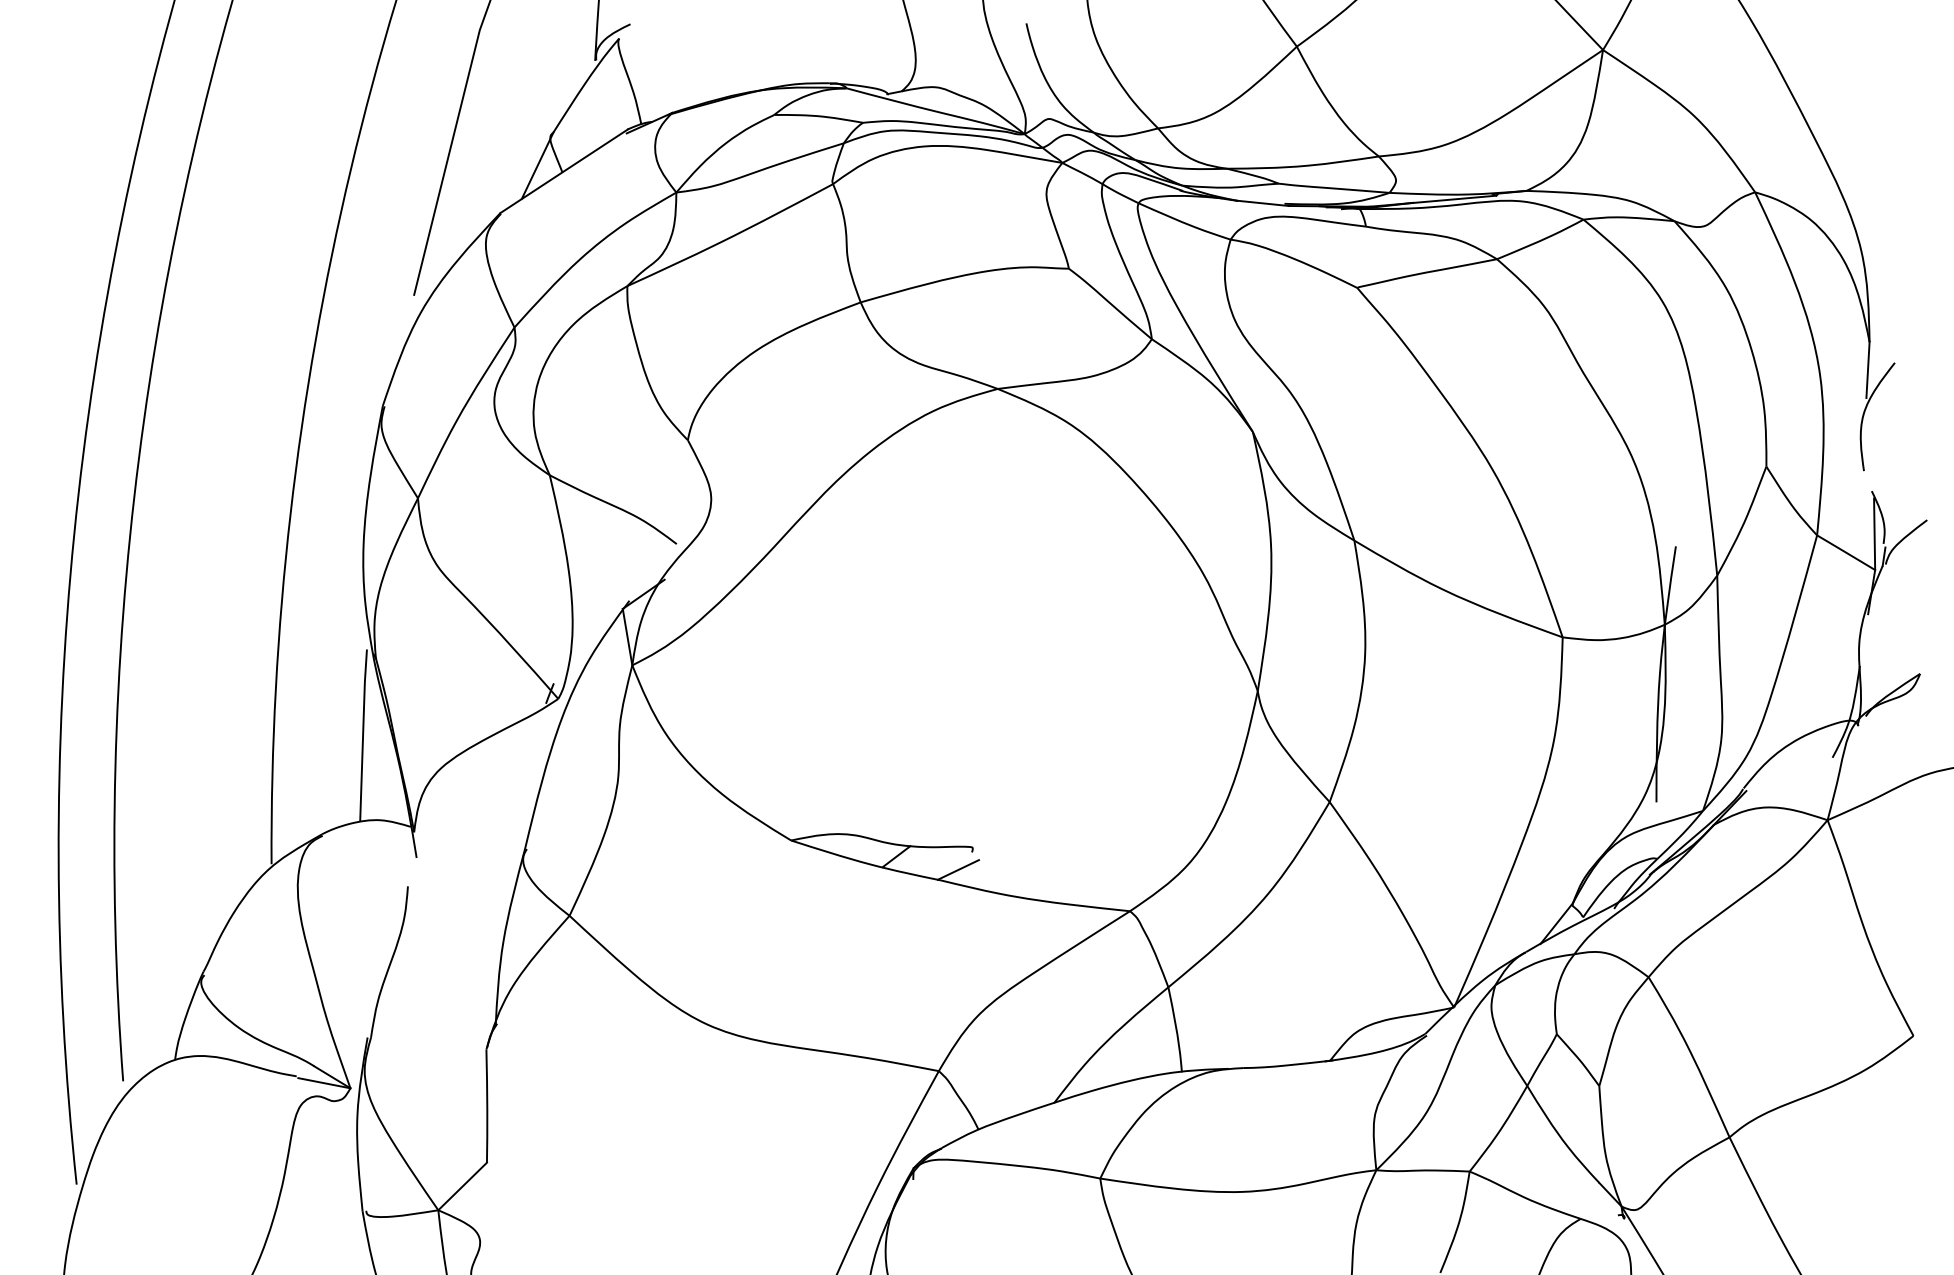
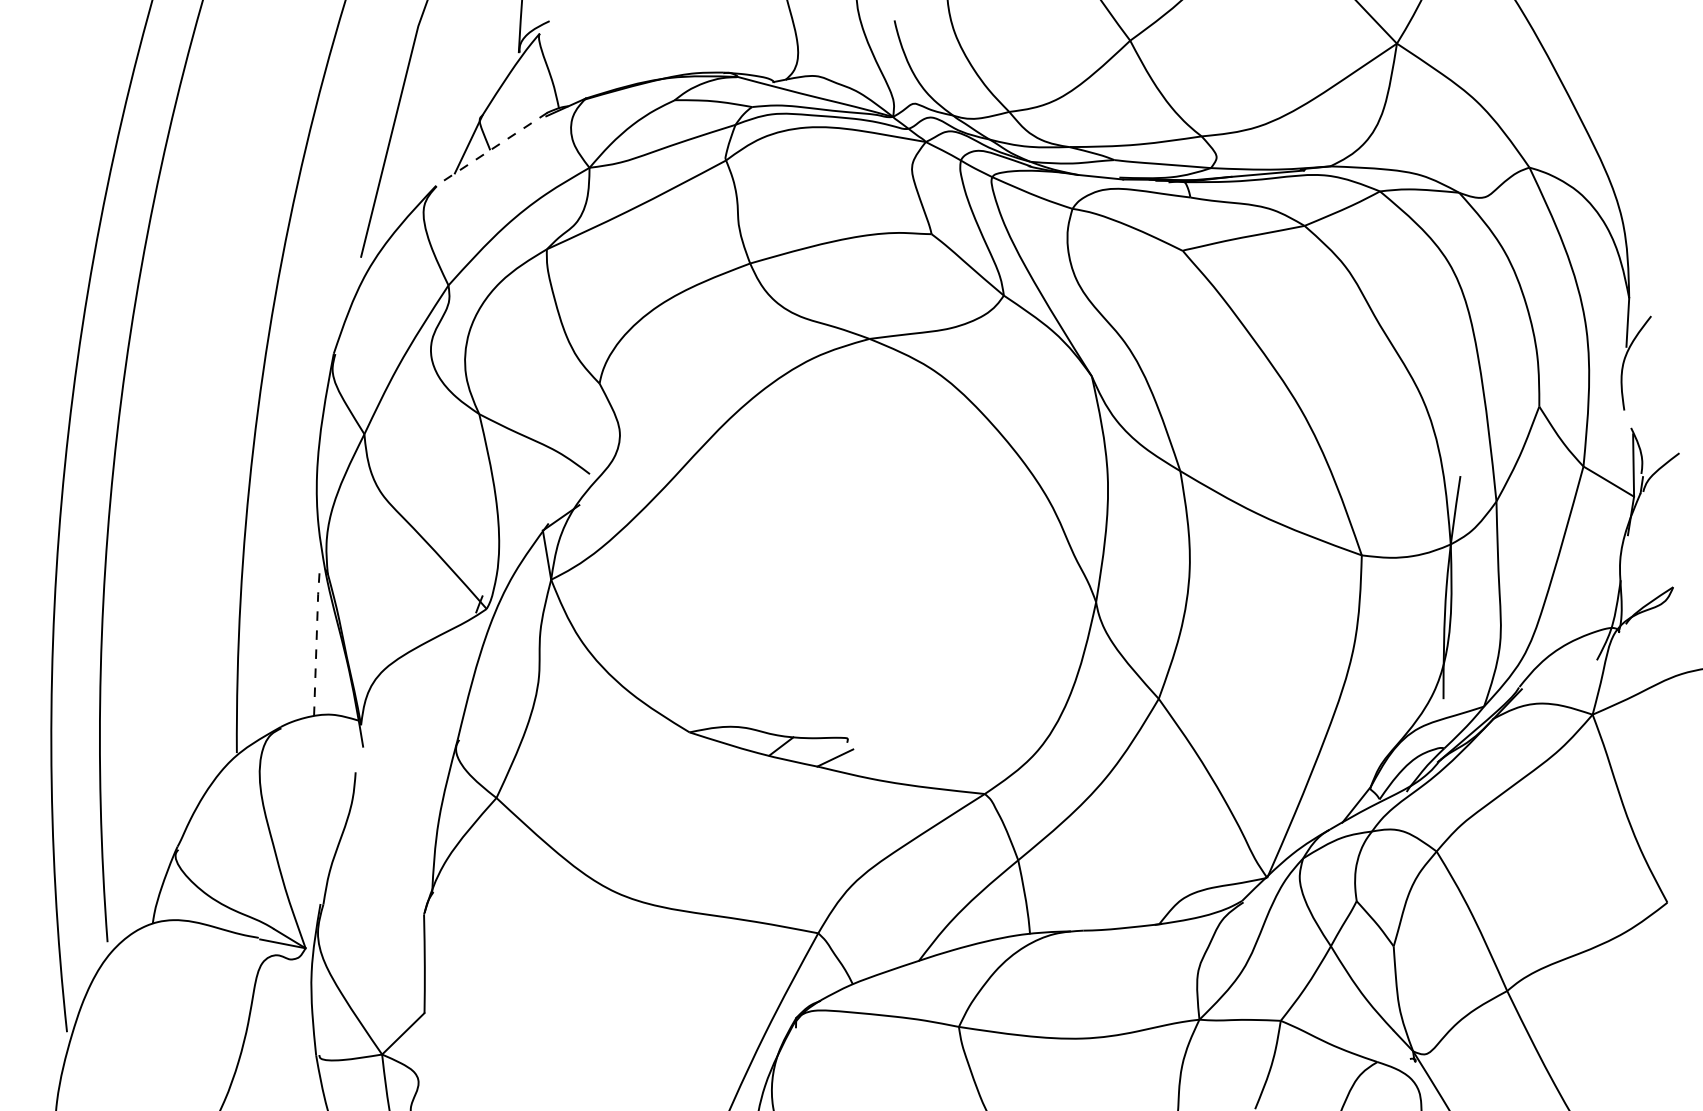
line: (563, 171) -> (491, 149), solid -> dashed
line: (363, 734) -> (316, 640), solid -> dashed

